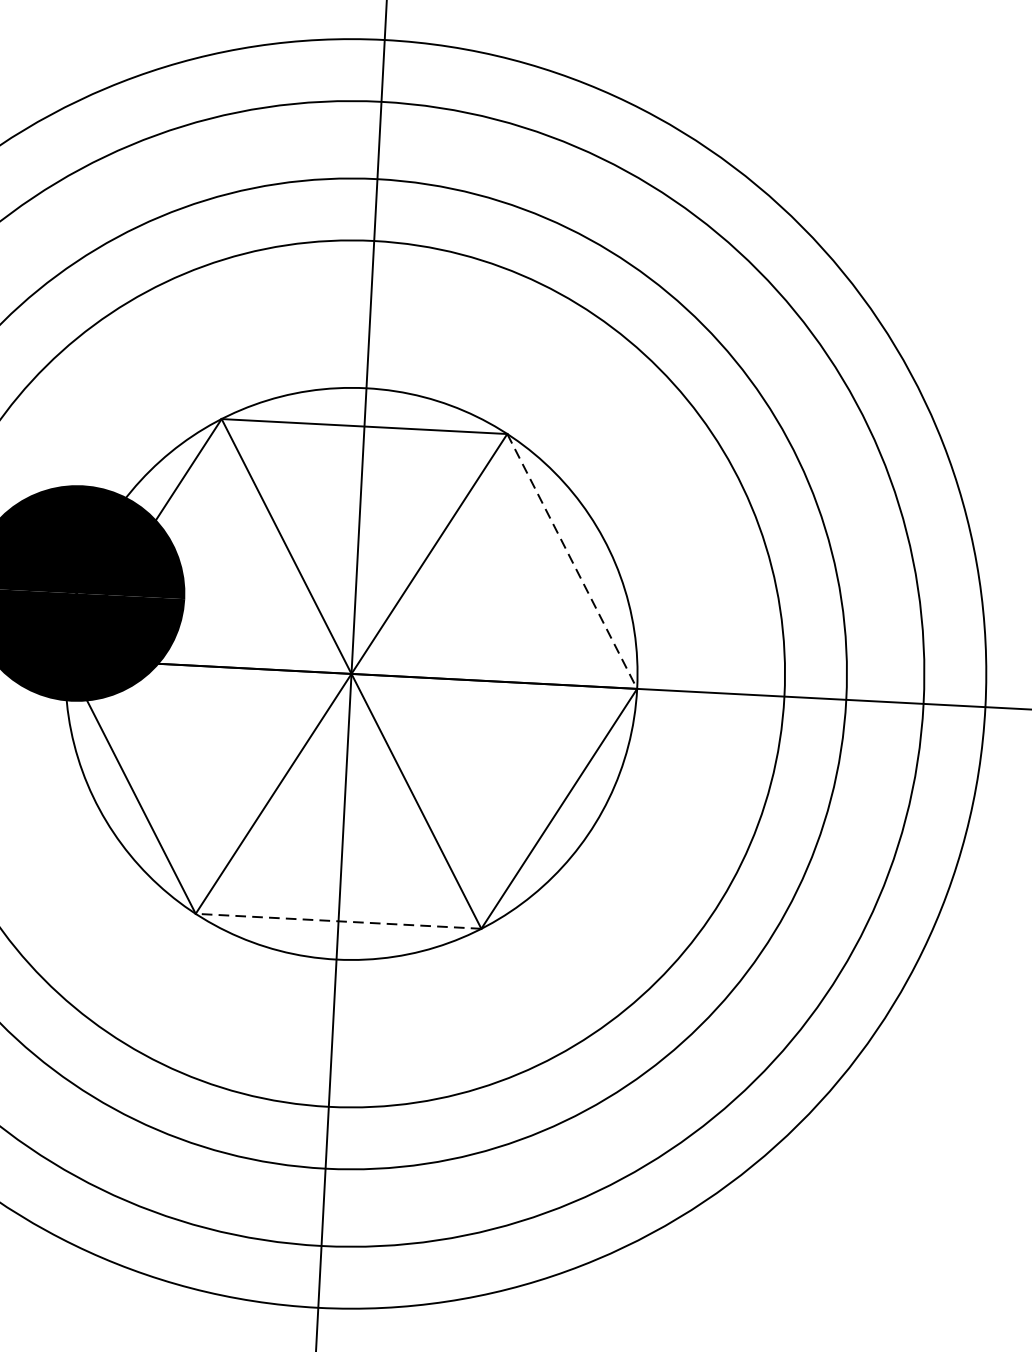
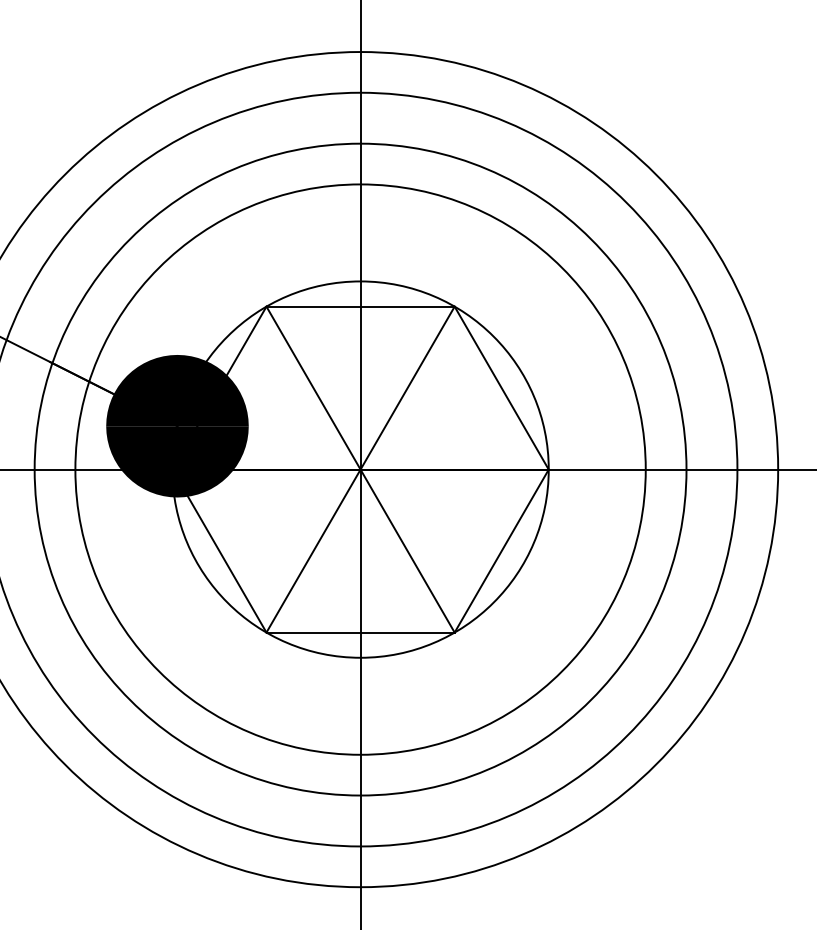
line: (571, 562) -> (501, 388), dashed -> solid
line: (338, 921) -> (360, 632), dashed -> solid

